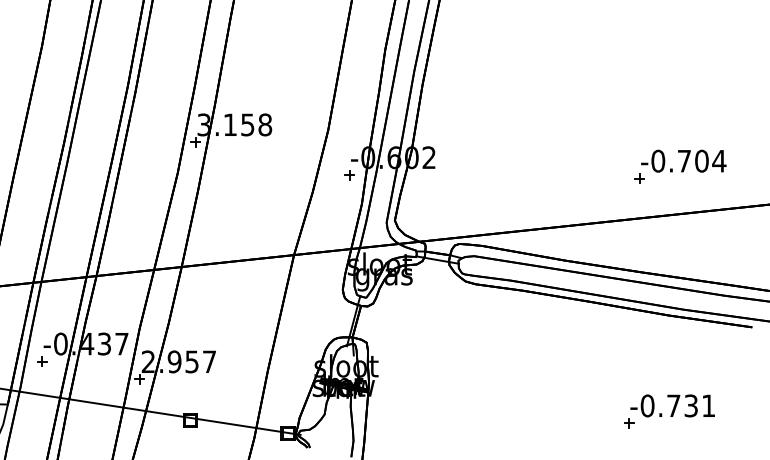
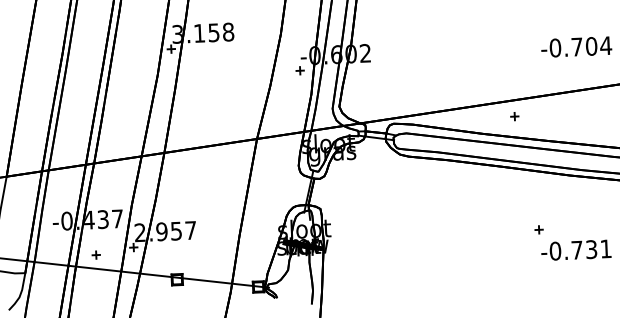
part: (639, 178) -> (514, 116), moved
part: (42, 361) -> (96, 255), moved
part: (629, 423) -> (539, 229), moved

